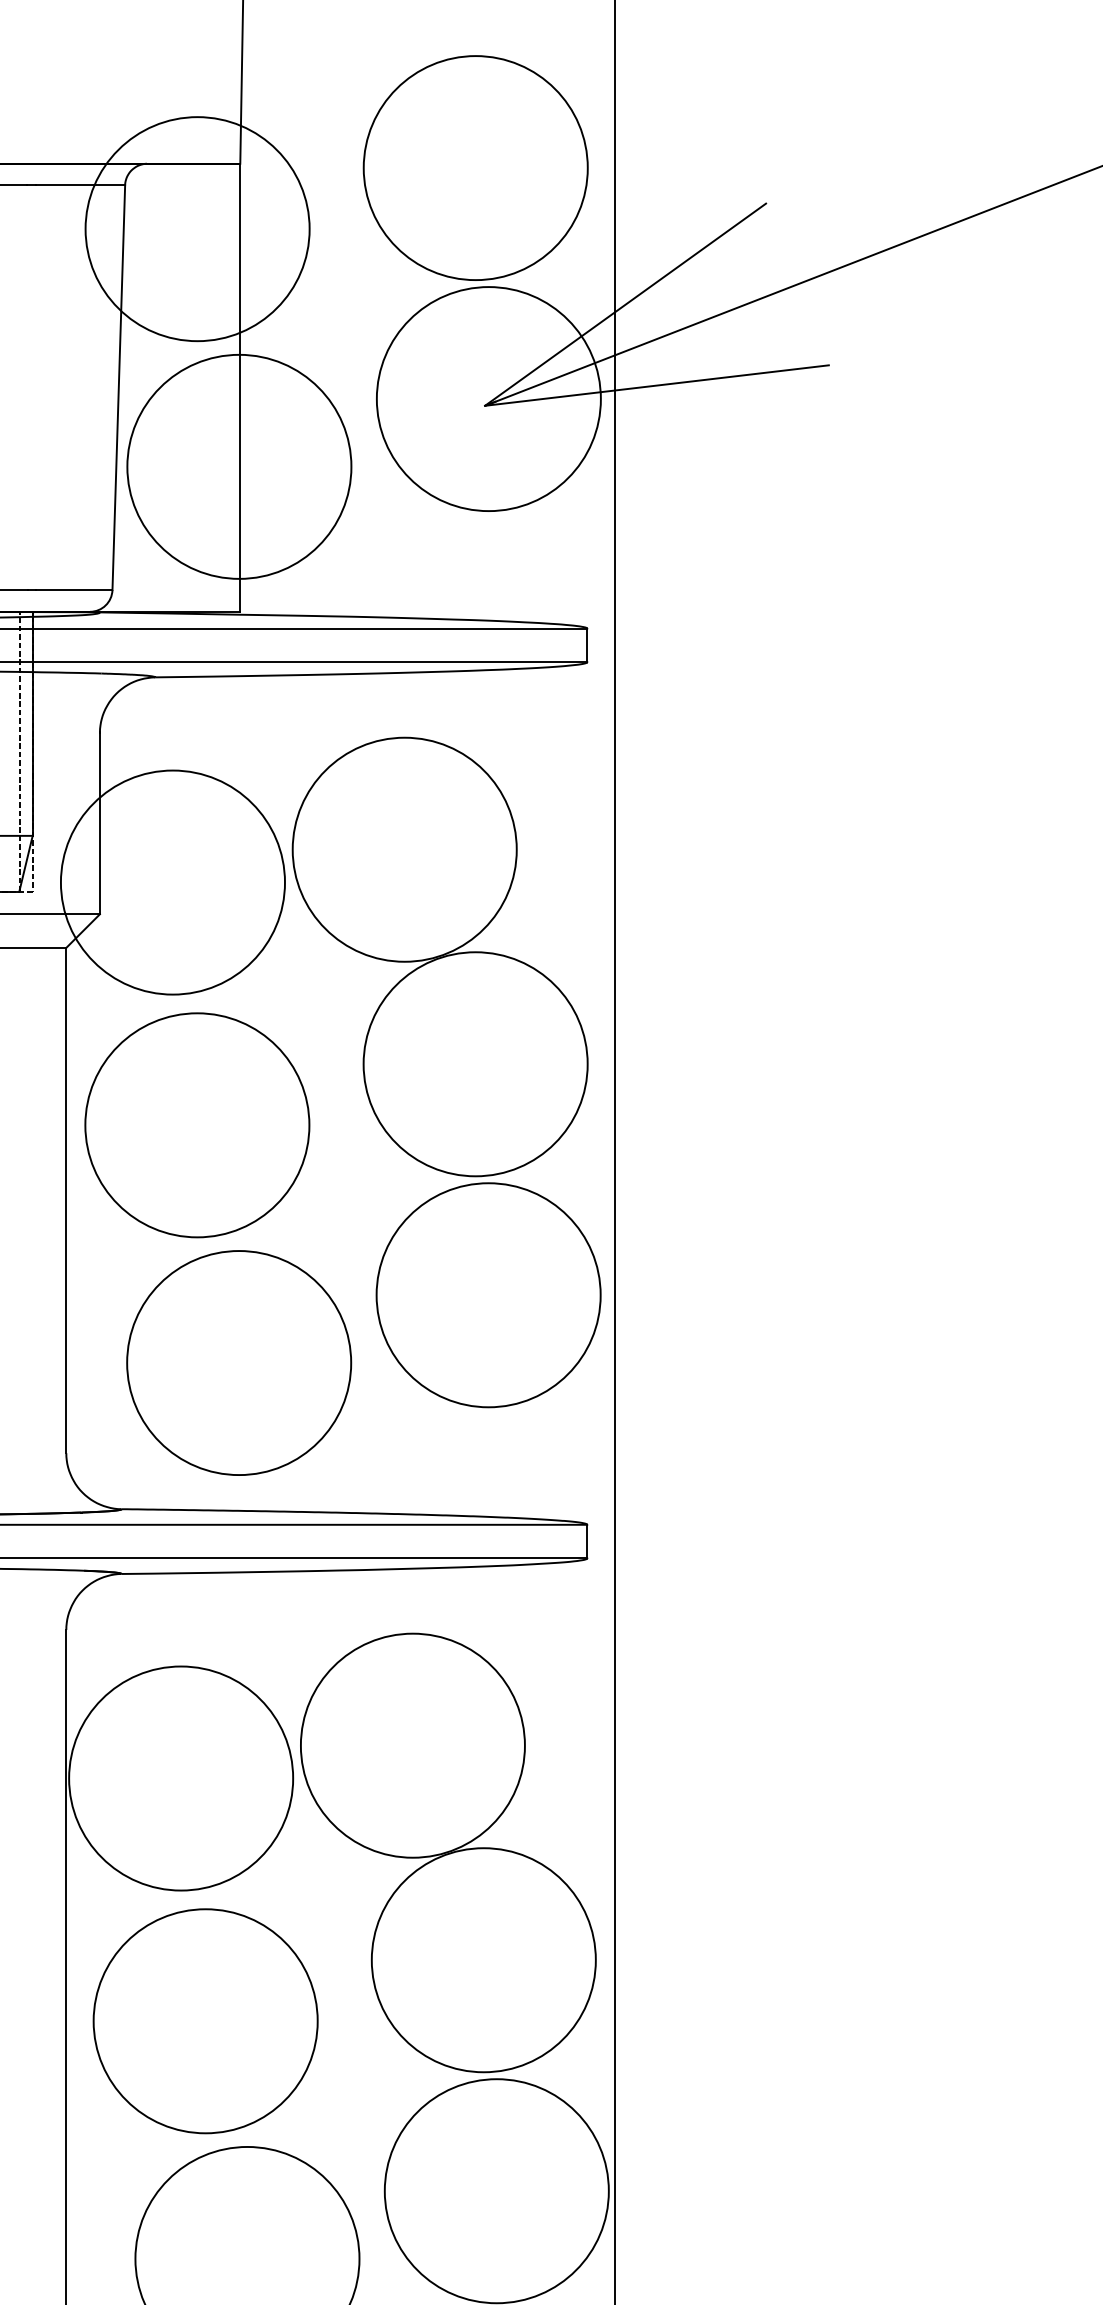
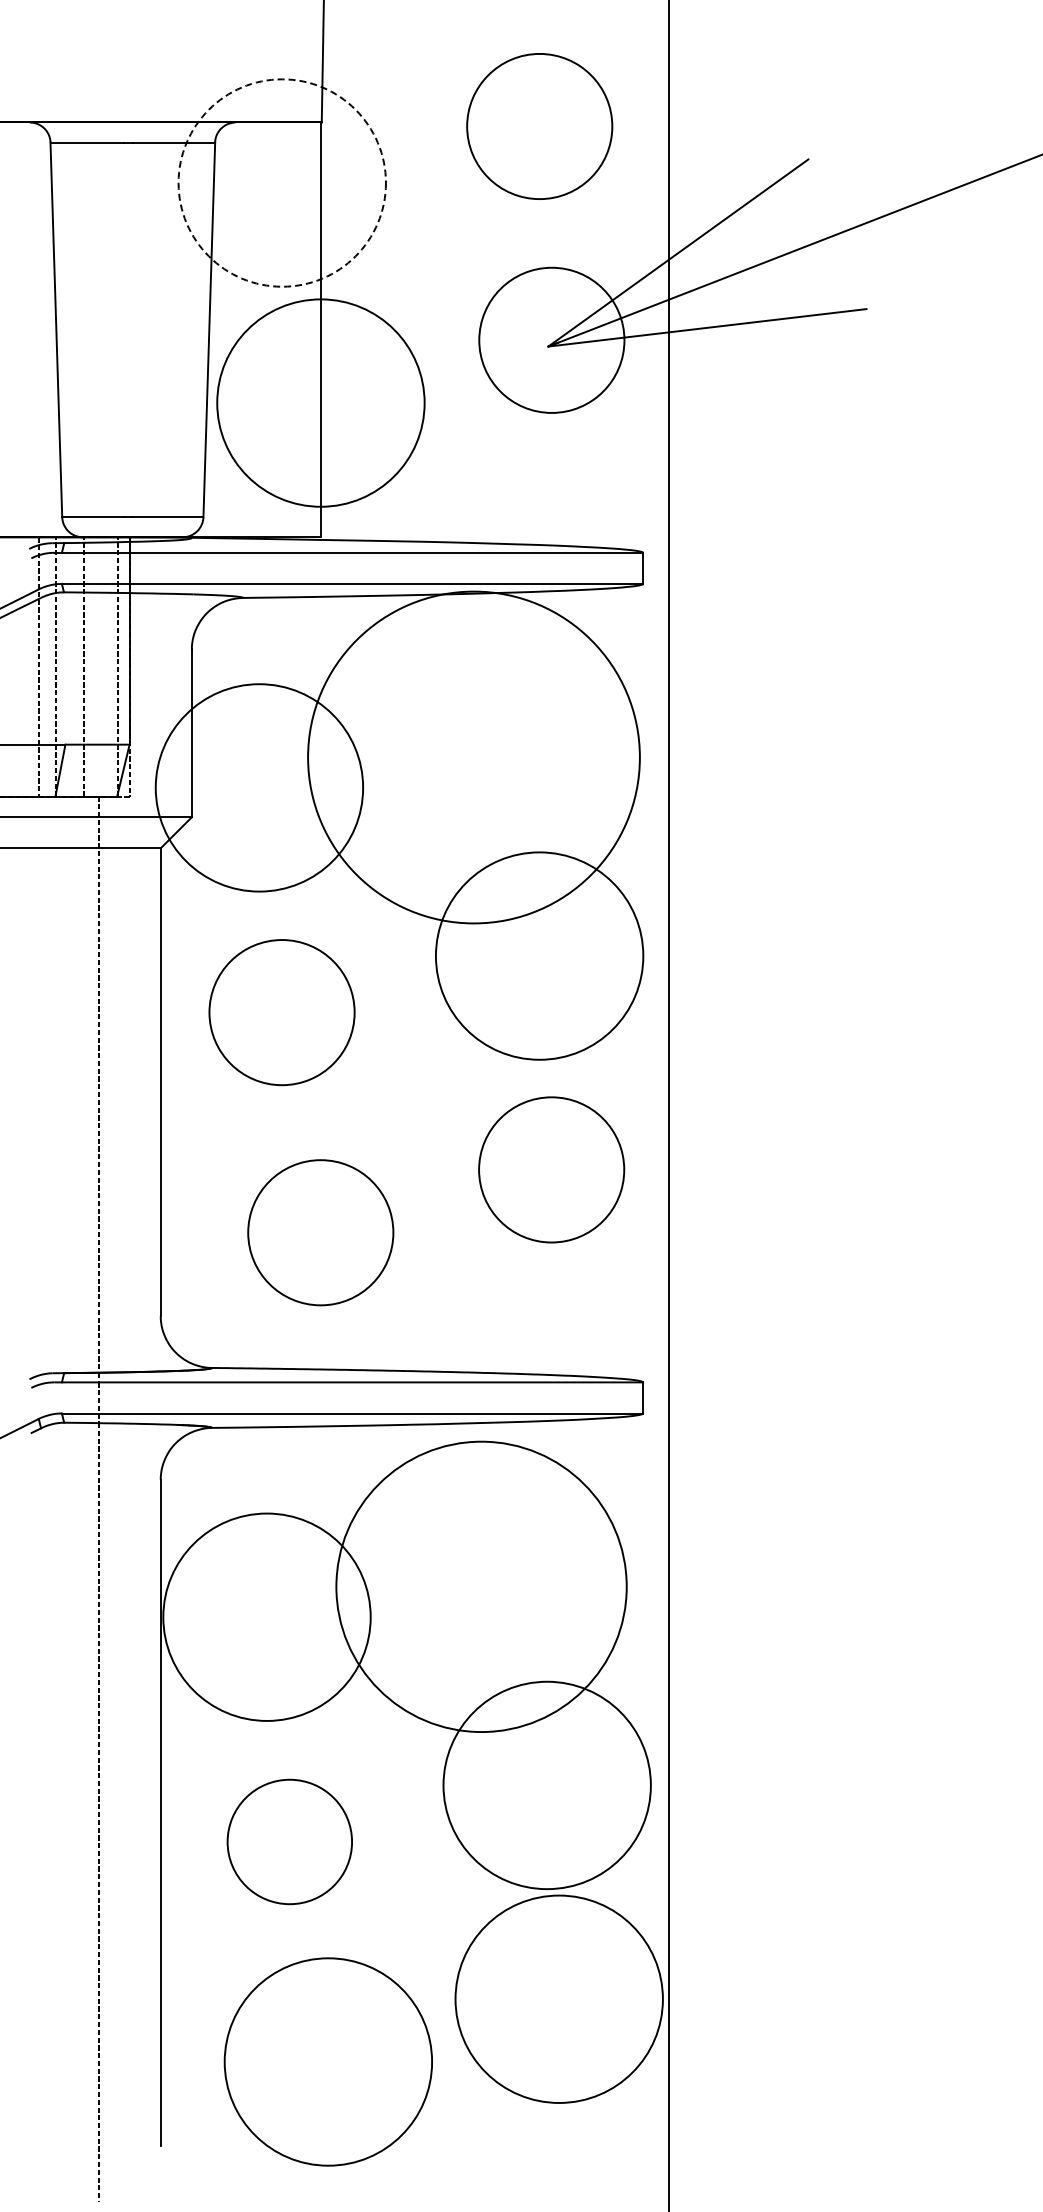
circle: (475, 168) -> (539, 126), size x0.7
circle: (196, 228) -> (281, 182), solid -> dashed
circle: (488, 399) -> (551, 340), size x0.7
circle: (404, 849) -> (473, 757), size x1.6
circle: (196, 1125) -> (281, 1012), size x0.7
circle: (488, 1294) -> (551, 1169), size x0.7
circle: (238, 1362) -> (320, 1232), size x0.7
circle: (412, 1745) -> (481, 1586), size x1.4
circle: (205, 2020) -> (289, 1841), size x0.6

